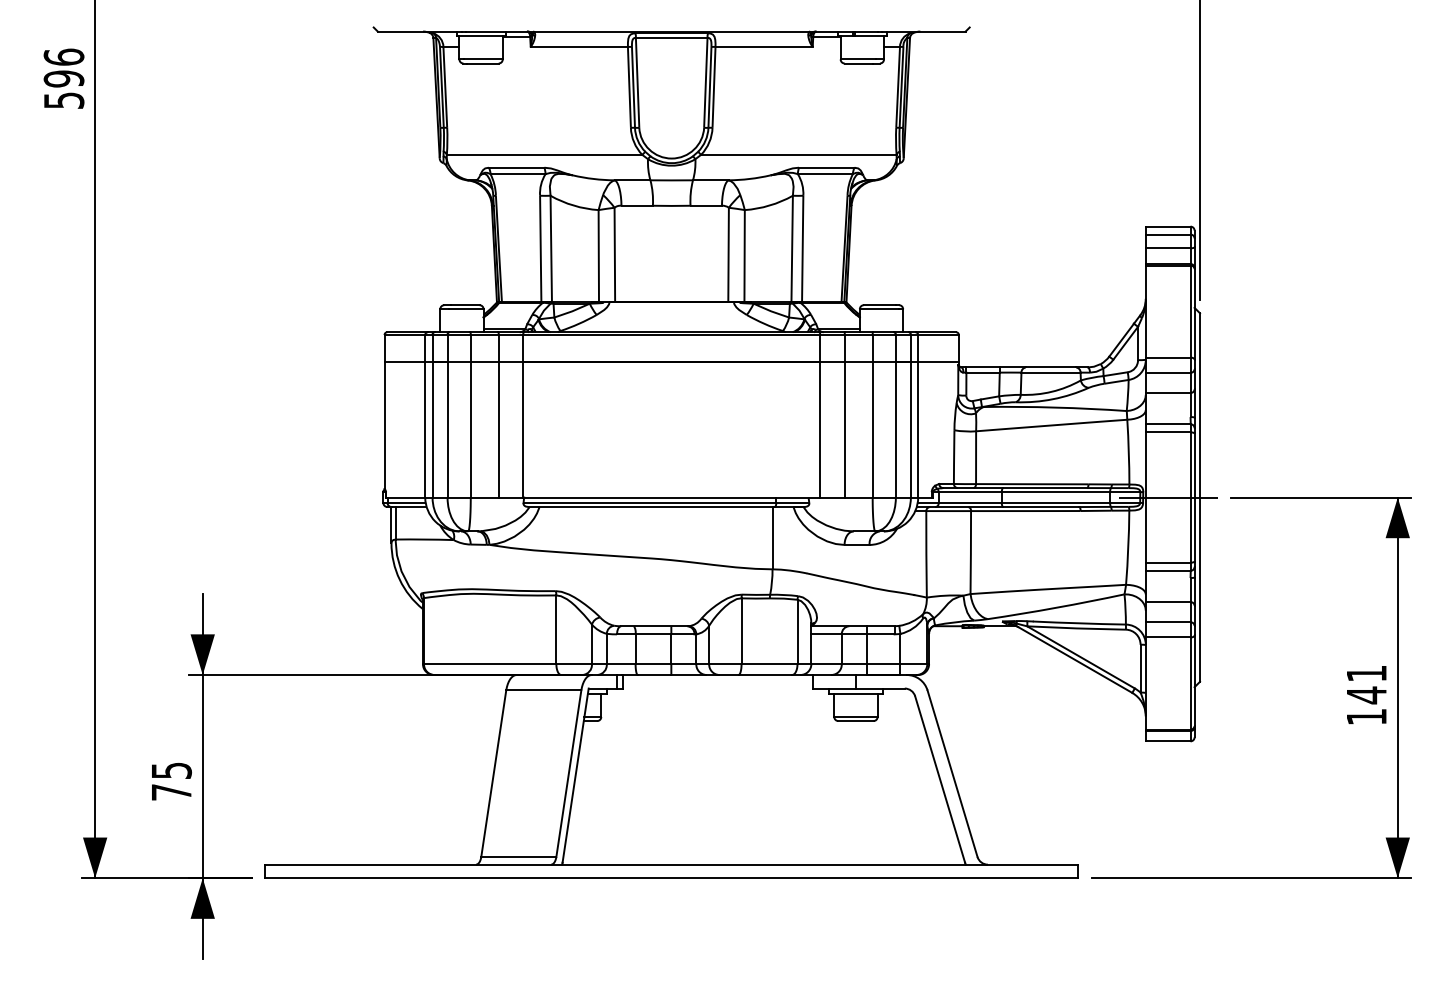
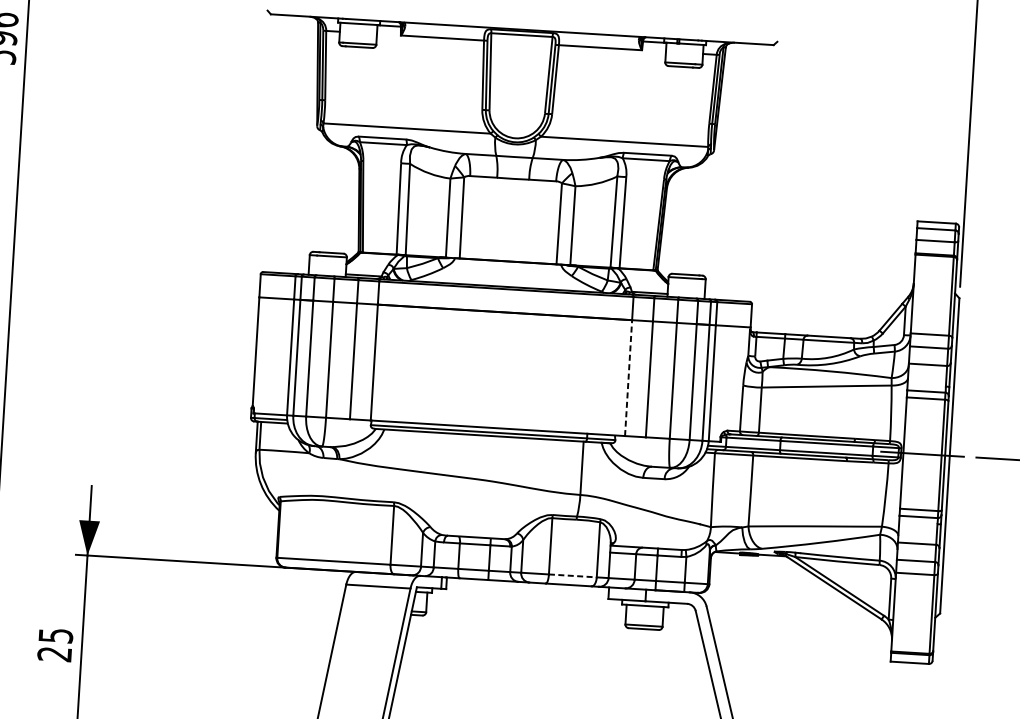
line: (820, 429) -> (628, 377), solid -> dashed
line: (769, 664) -> (572, 576), solid -> dashed
text: (171, 792) -> (54, 654), 75 -> 25

